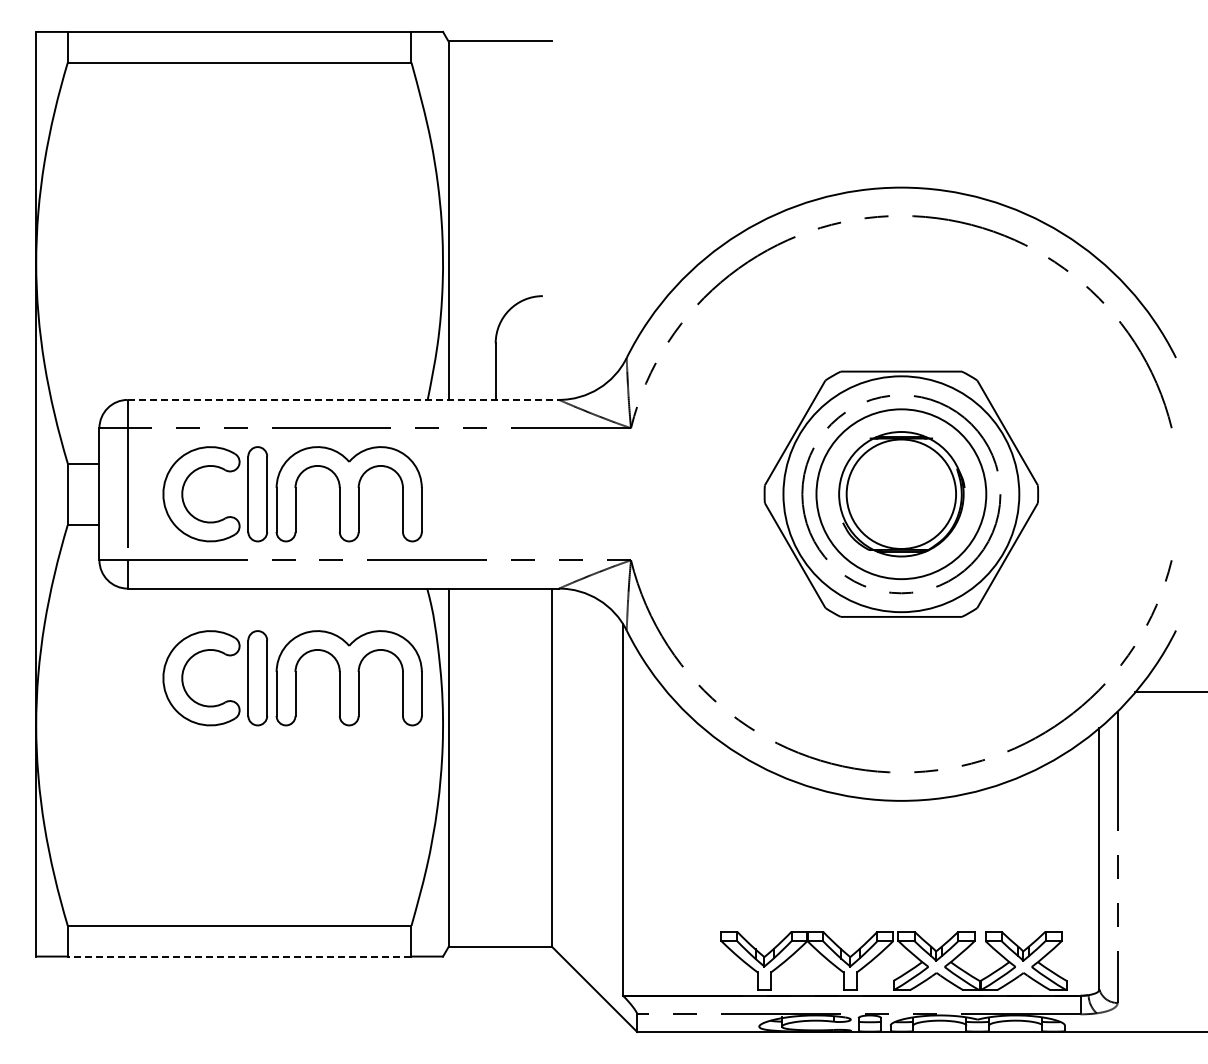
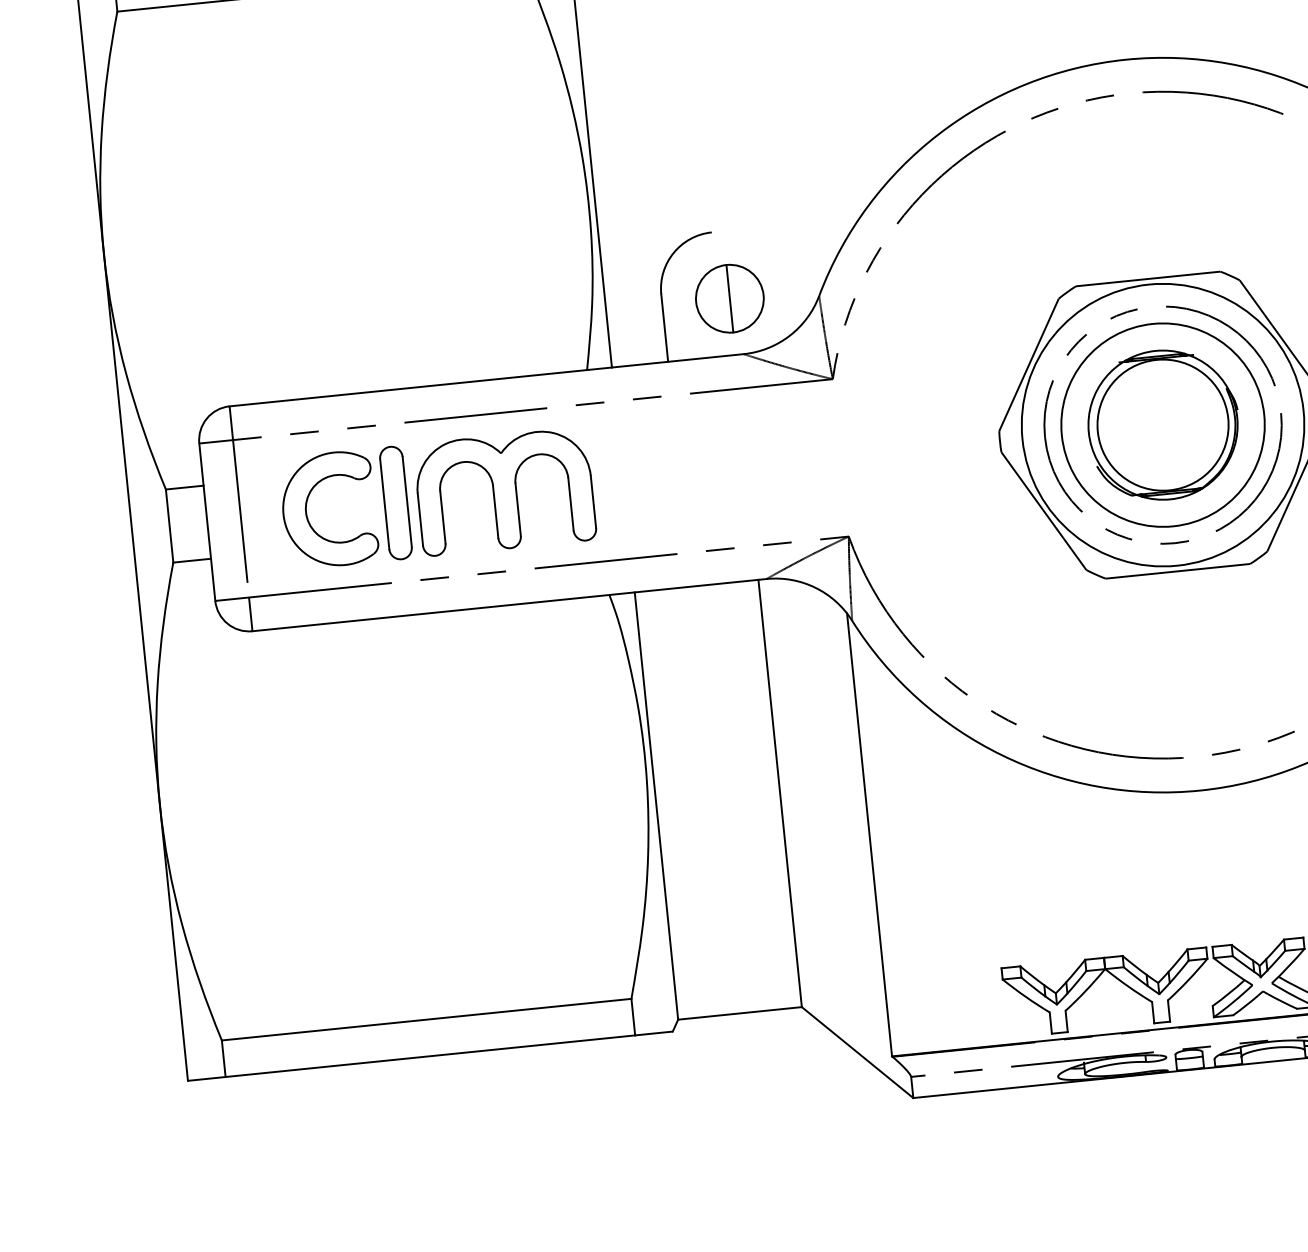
part: (552, 352) -> (730, 298), added
line: (343, 399) -> (486, 379), dashed -> solid
part: (292, 678) -> (459, 718), removed
line: (239, 956) -> (430, 1056), dashed -> solid

